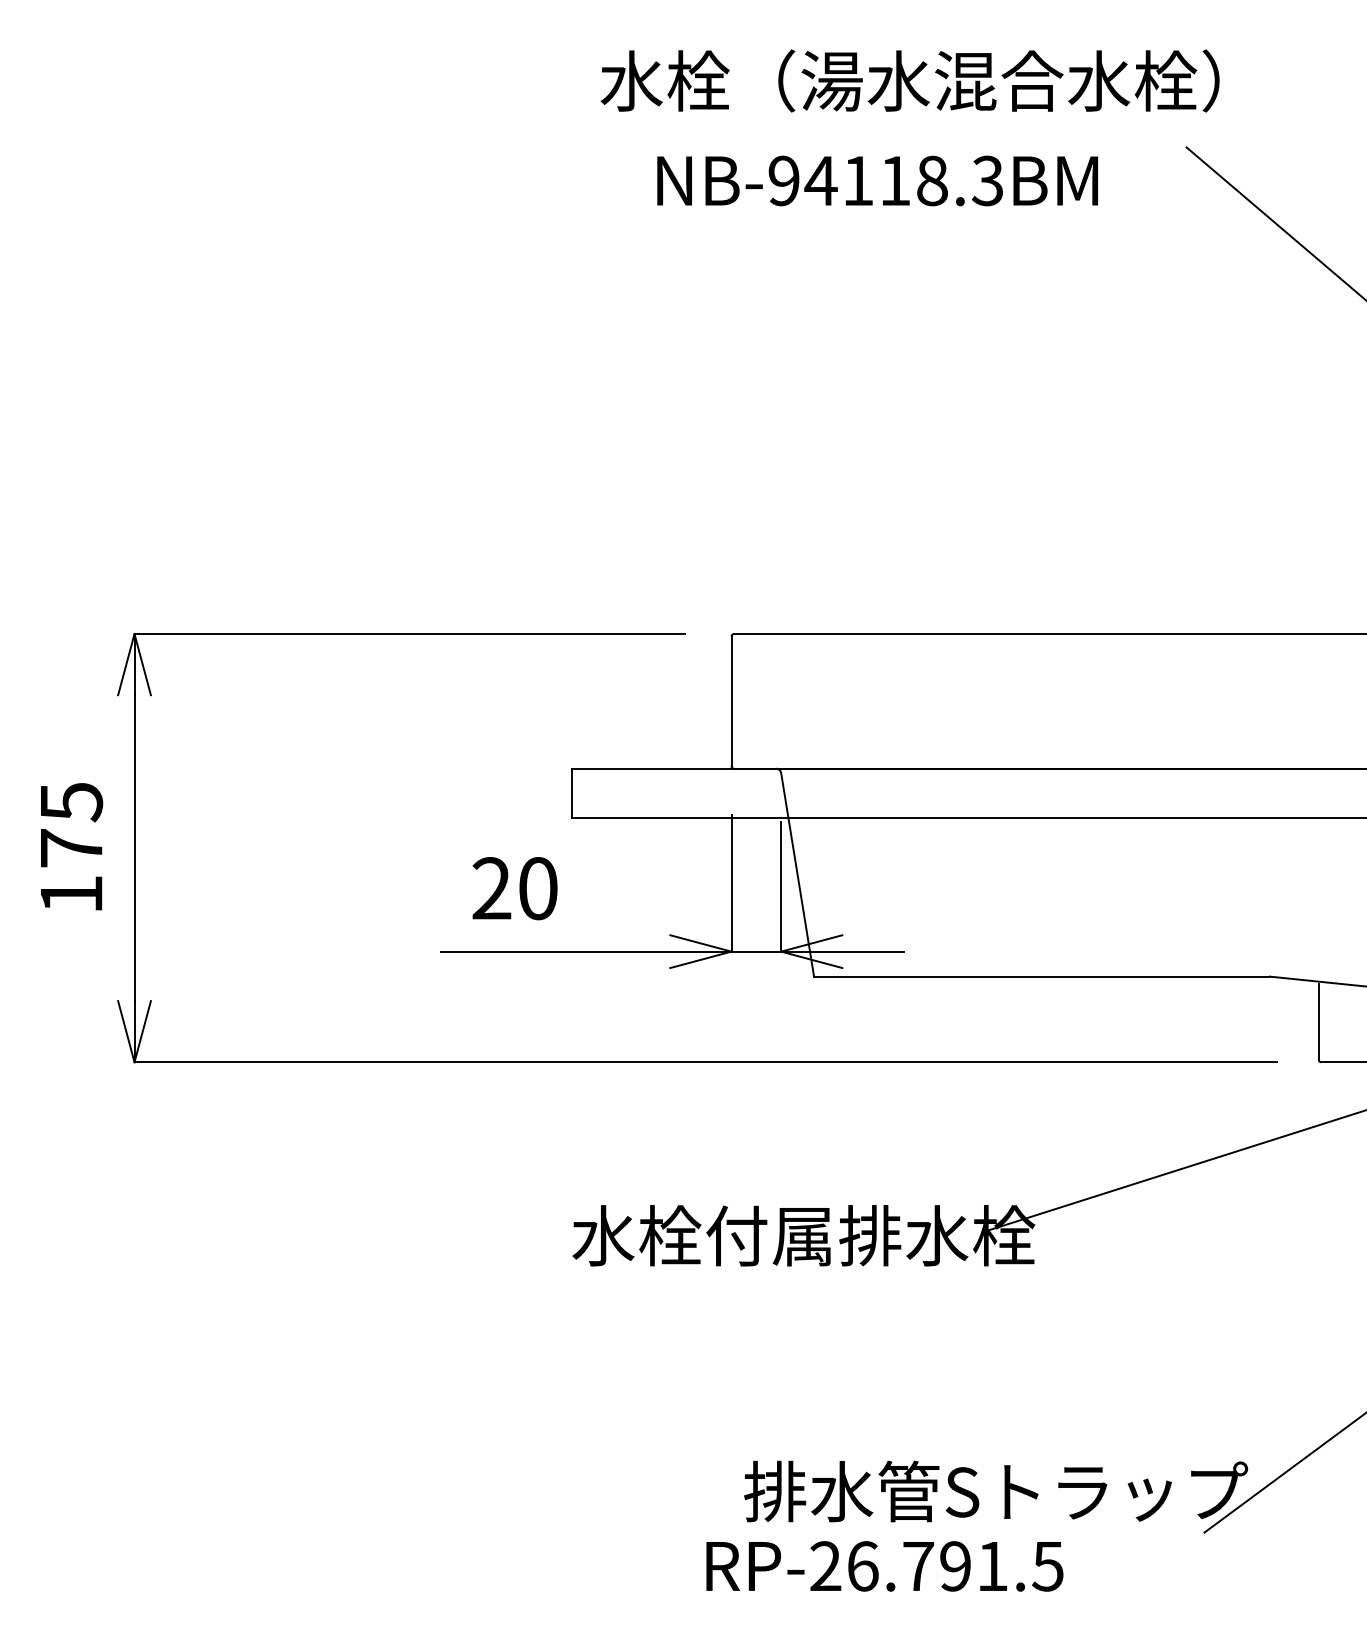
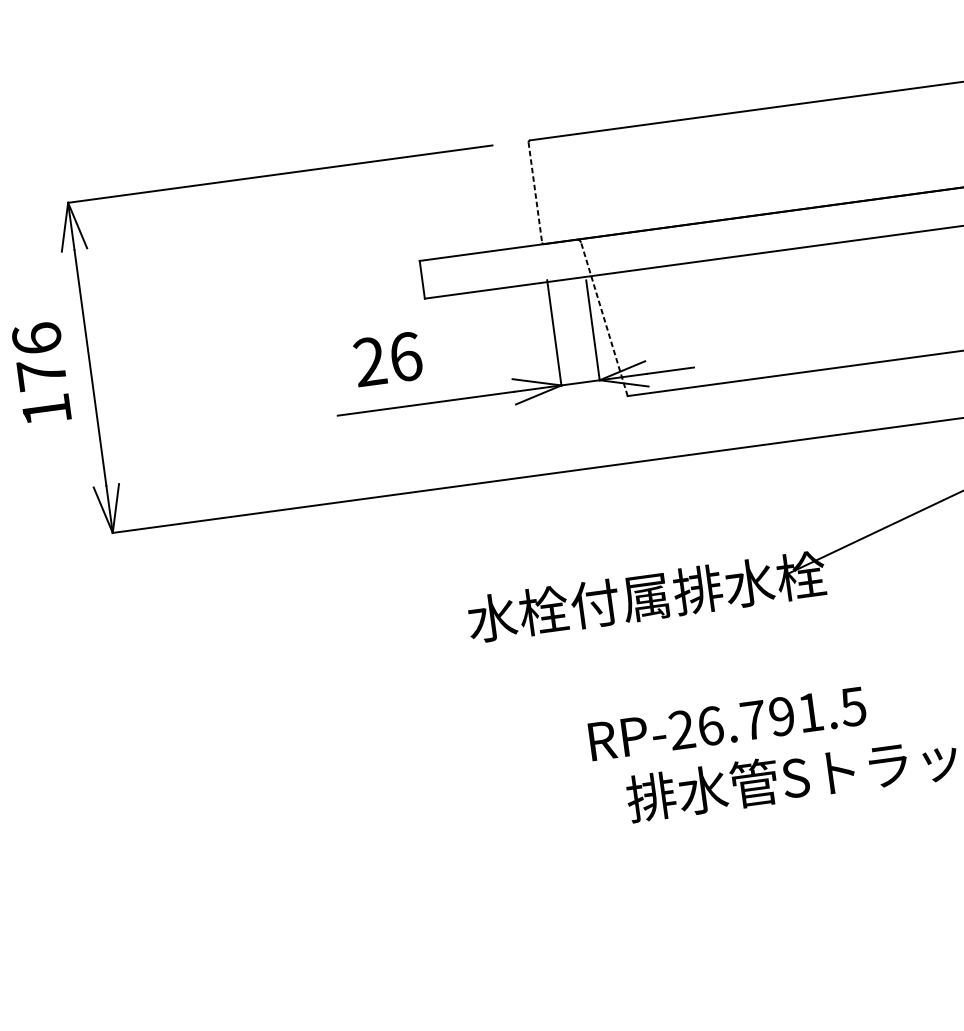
line: (731, 701) -> (535, 192), solid -> dashed
text: (71, 802) -> (37, 339), 175 -> 176
line: (797, 874) -> (604, 319), solid -> dashed
text: (538, 888) -> (406, 356), 20 -> 26
text: (884, 1566) -> (727, 723), moved

